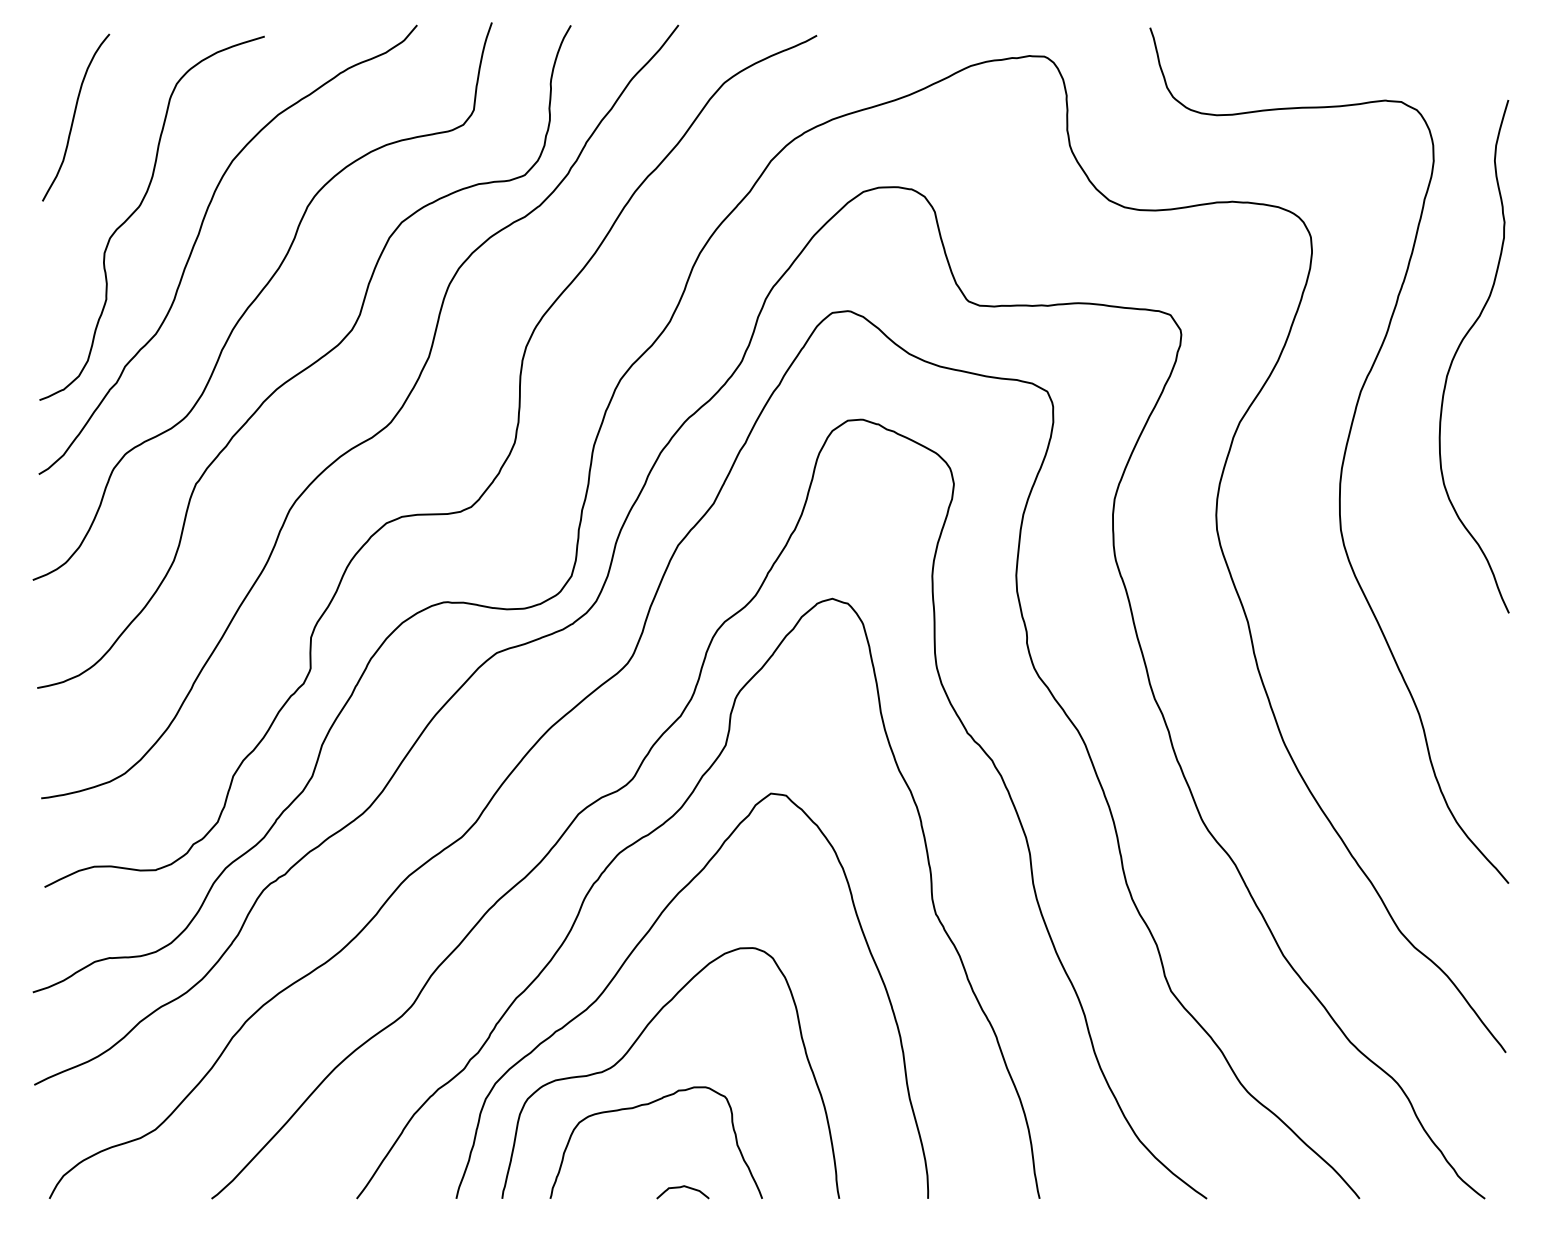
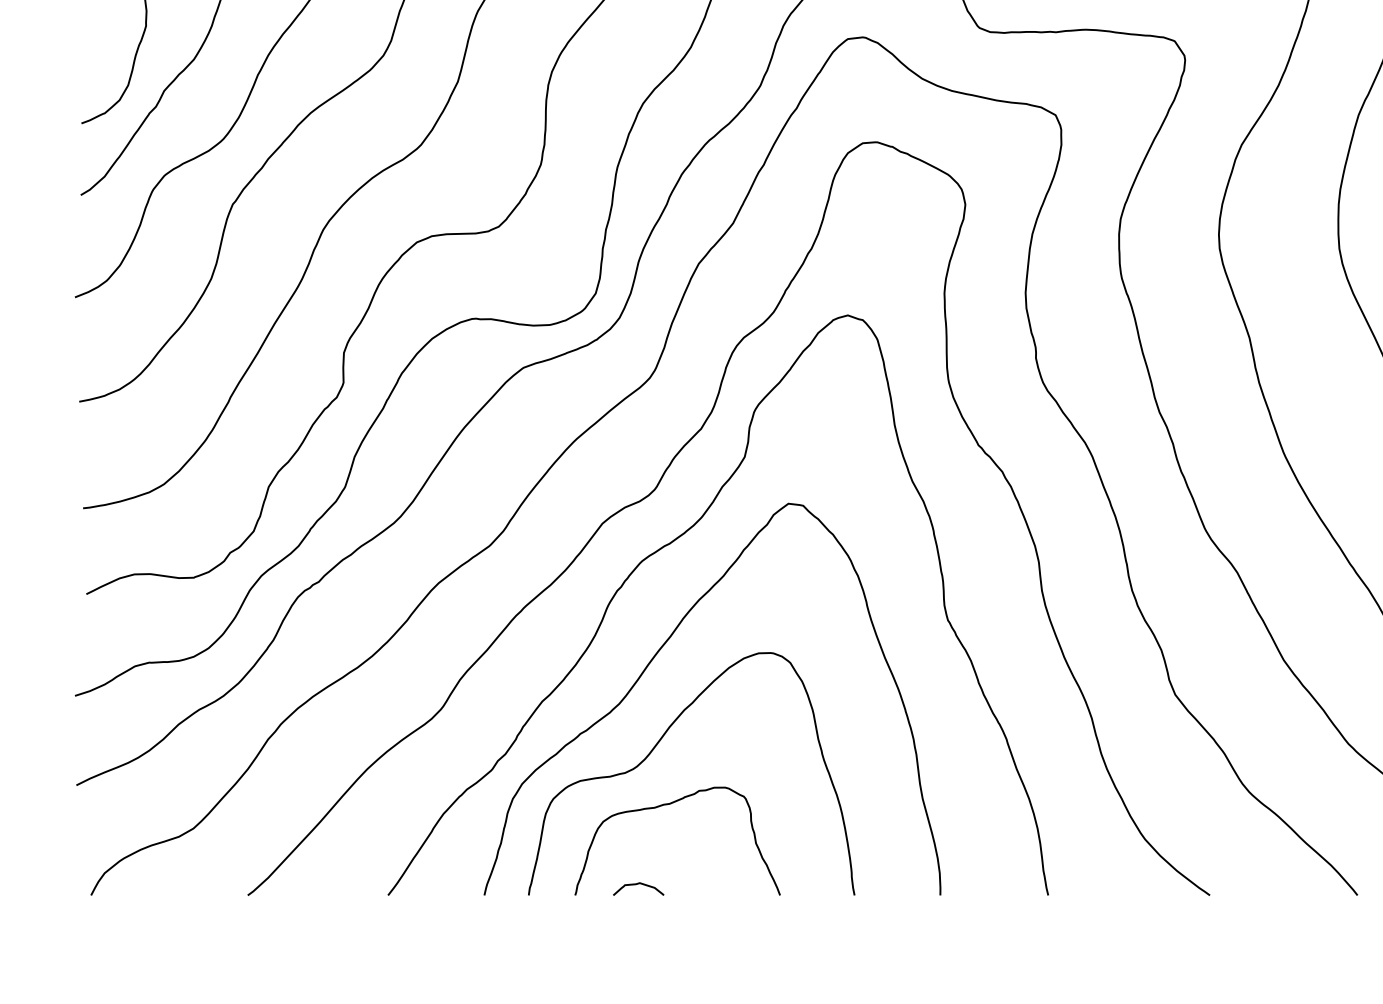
curve: (680, 1188) -> (636, 885), moved

